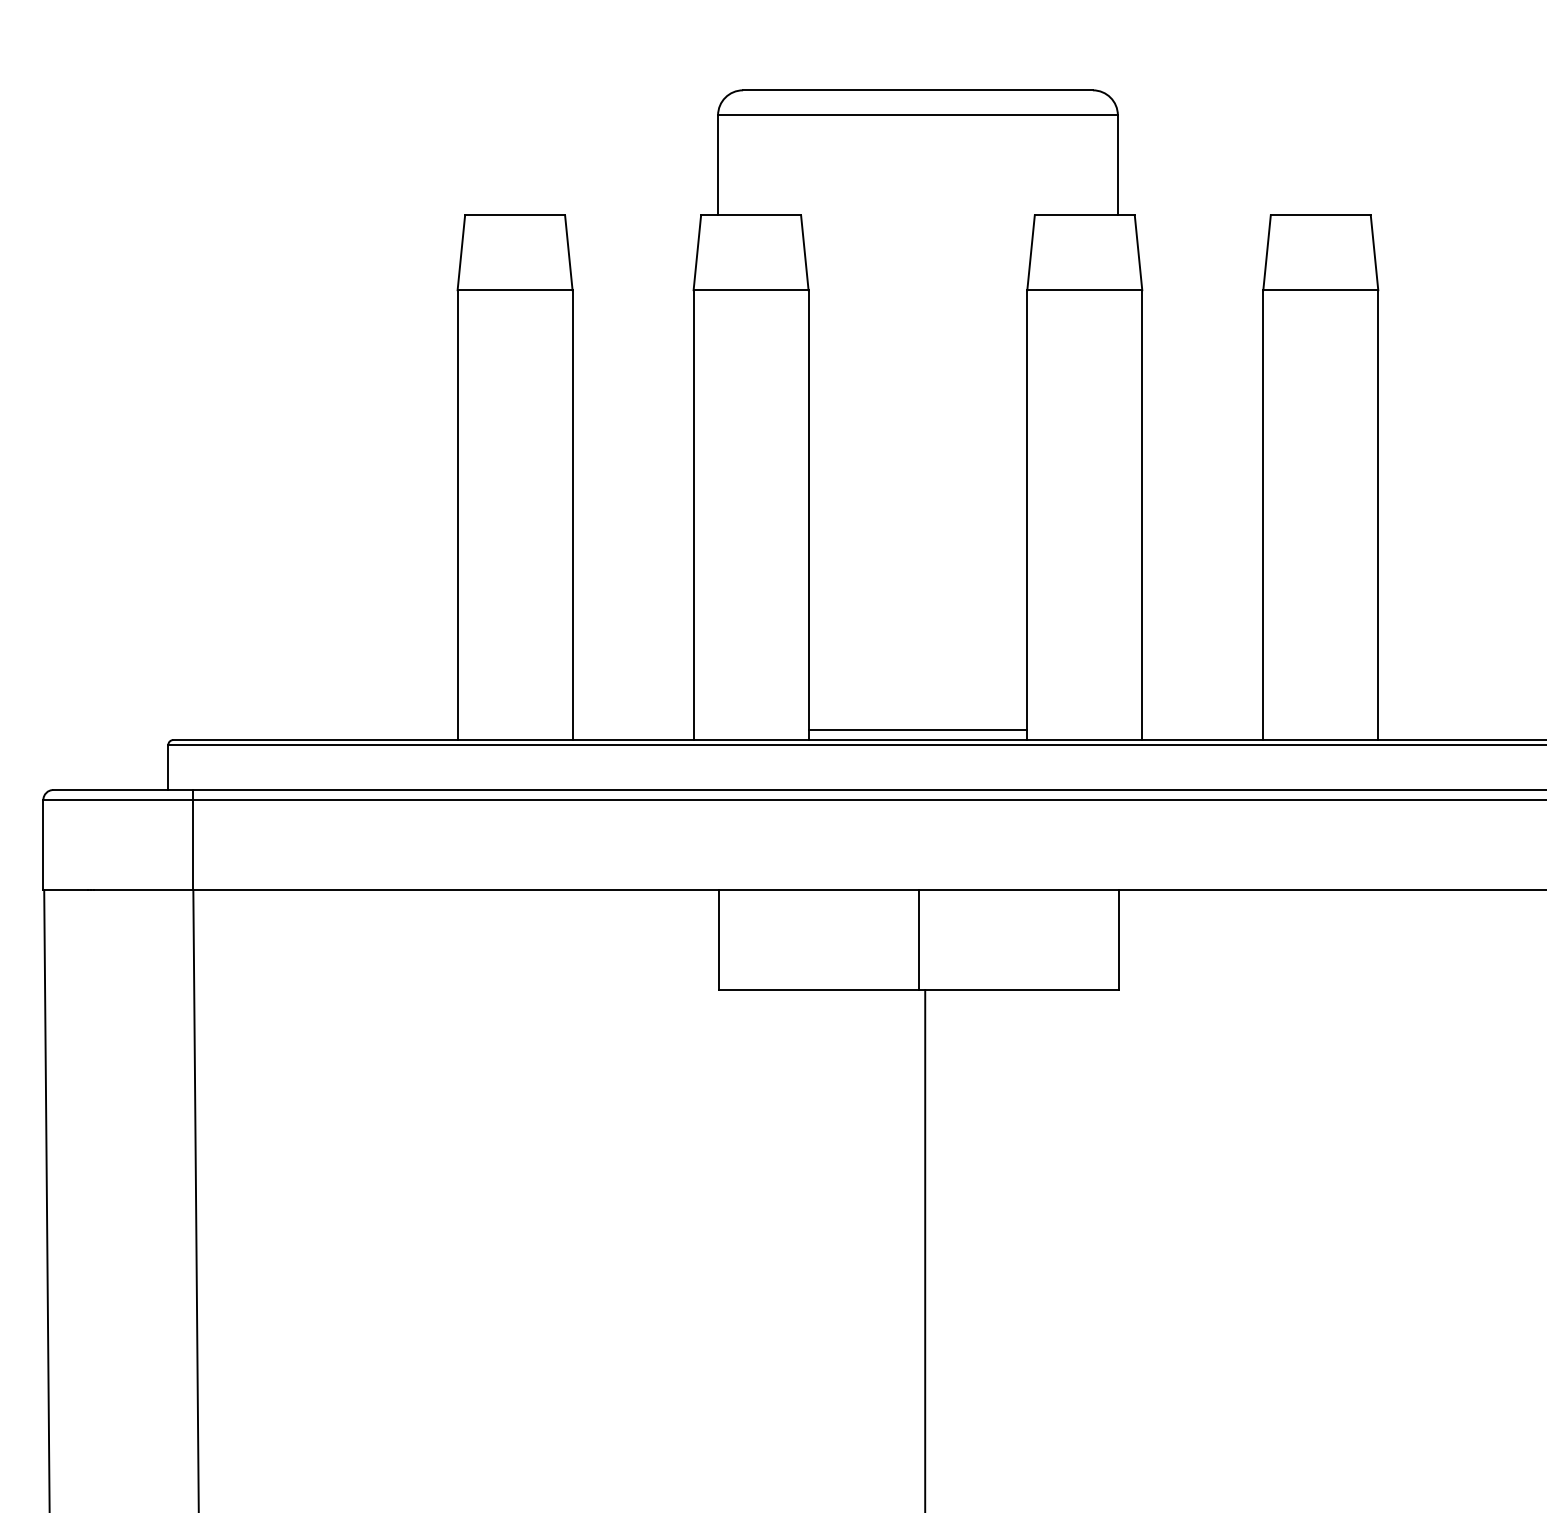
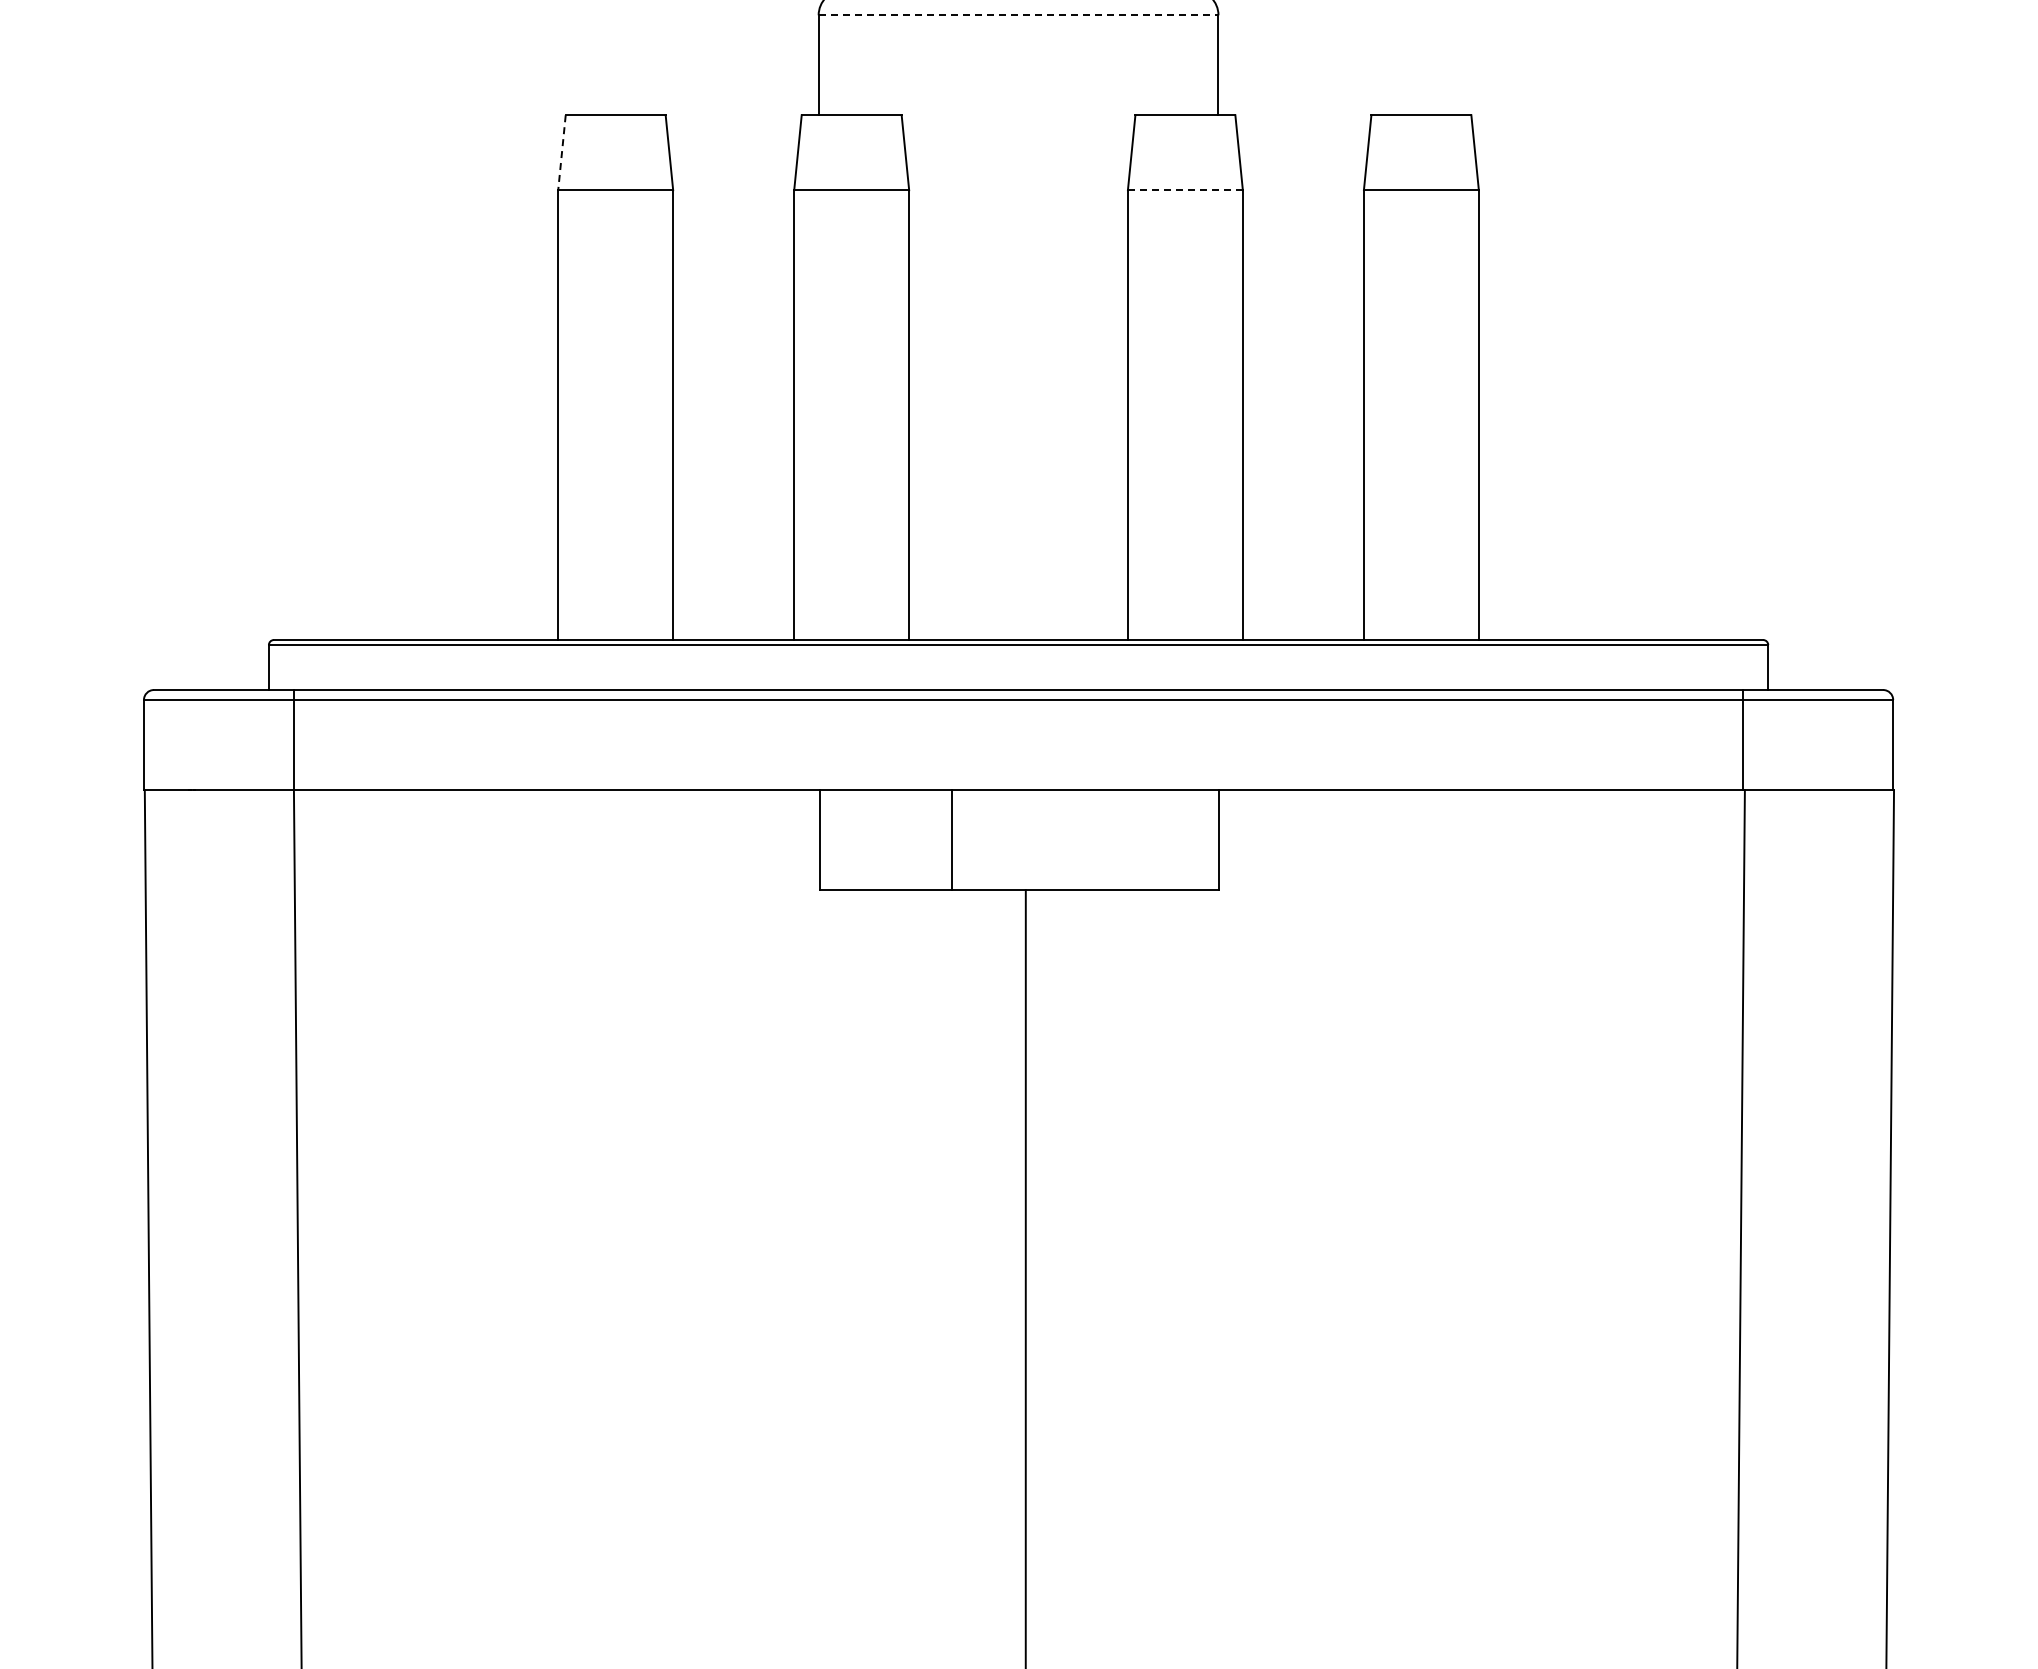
line: (917, 115) -> (1018, 15), solid -> dashed
line: (460, 252) -> (561, 152), solid -> dashed
line: (1084, 290) -> (1185, 190), solid -> dashed
line: (917, 730) -> (1018, 630), removed
line: (918, 939) -> (952, 839), moved

